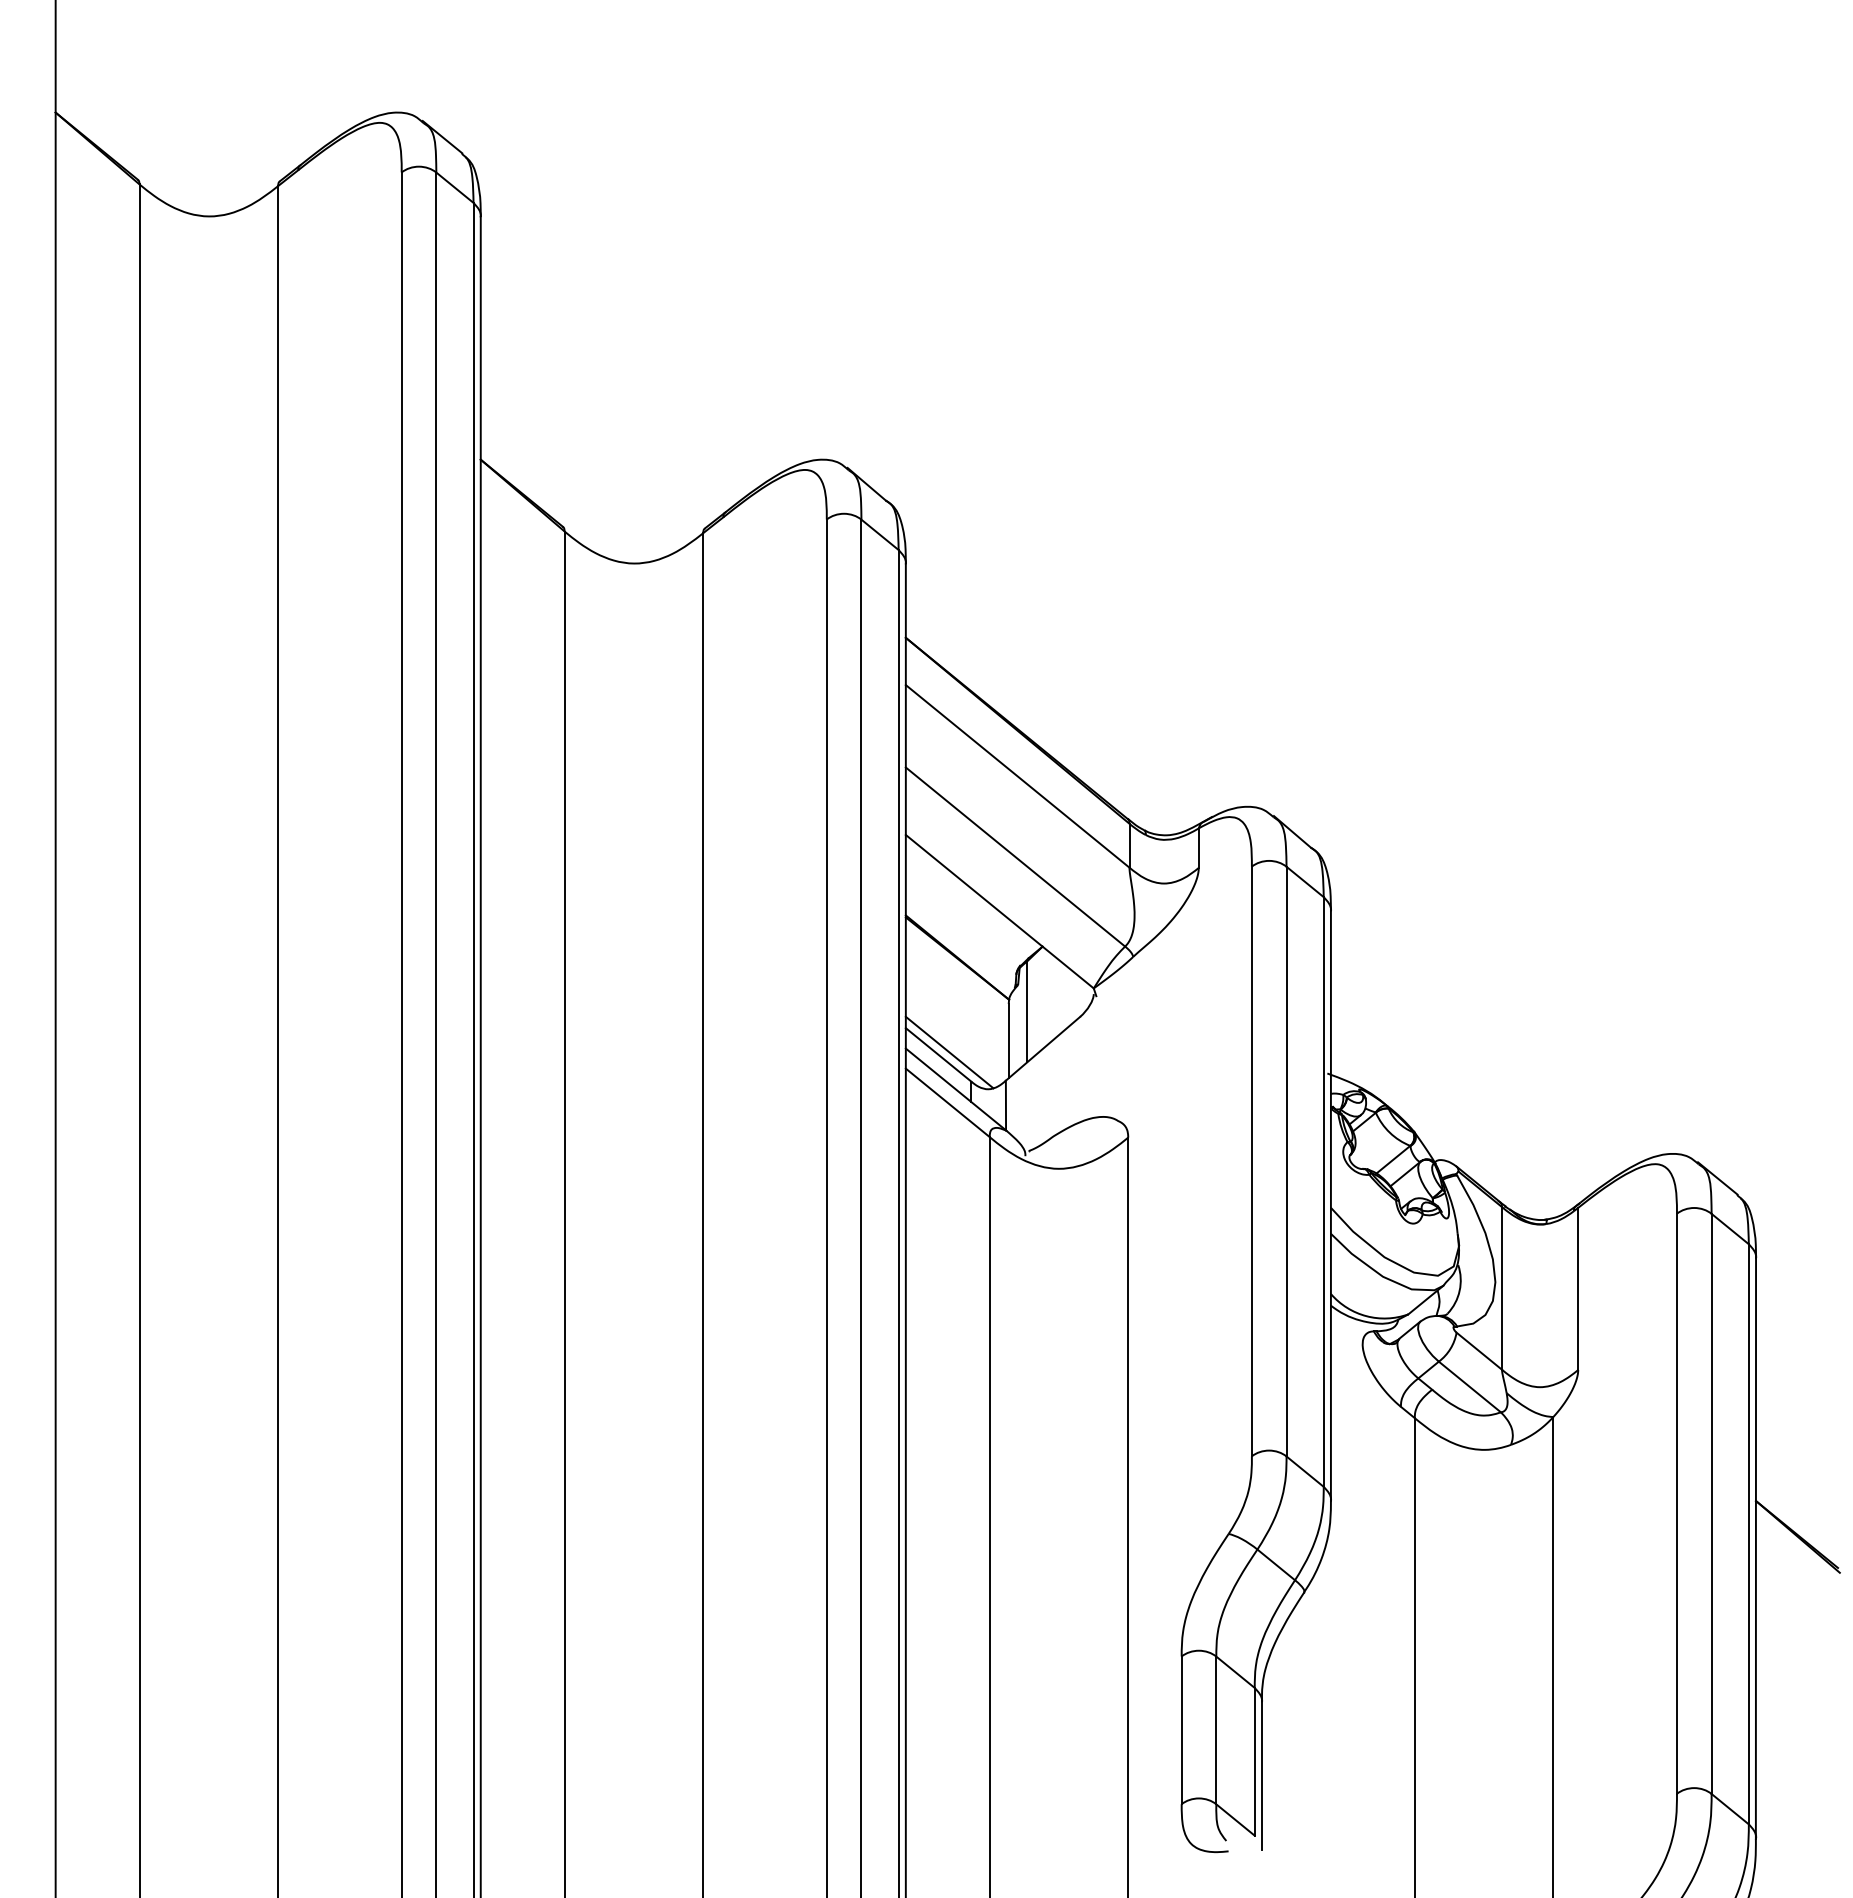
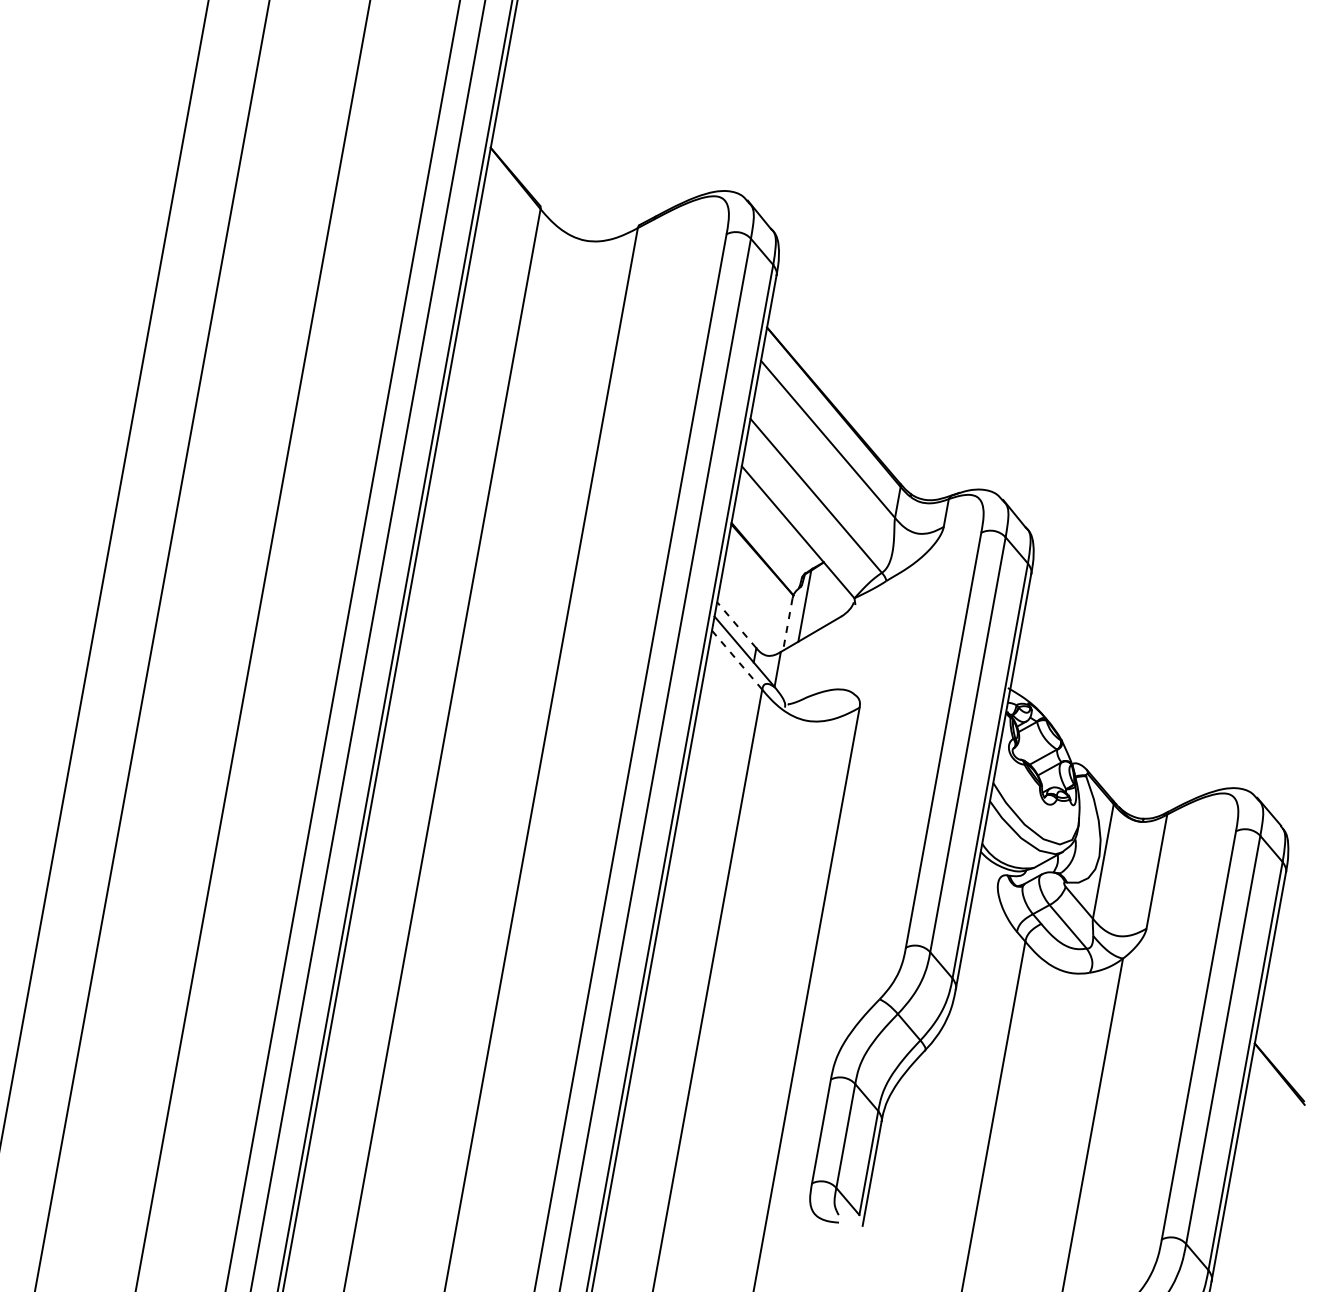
line: (1008, 1041) -> (787, 624), solid -> dashed
line: (949, 1052) -> (744, 624), removed
line: (938, 1054) -> (736, 624), solid -> dashed
line: (947, 1102) -> (736, 659), solid -> dashed

